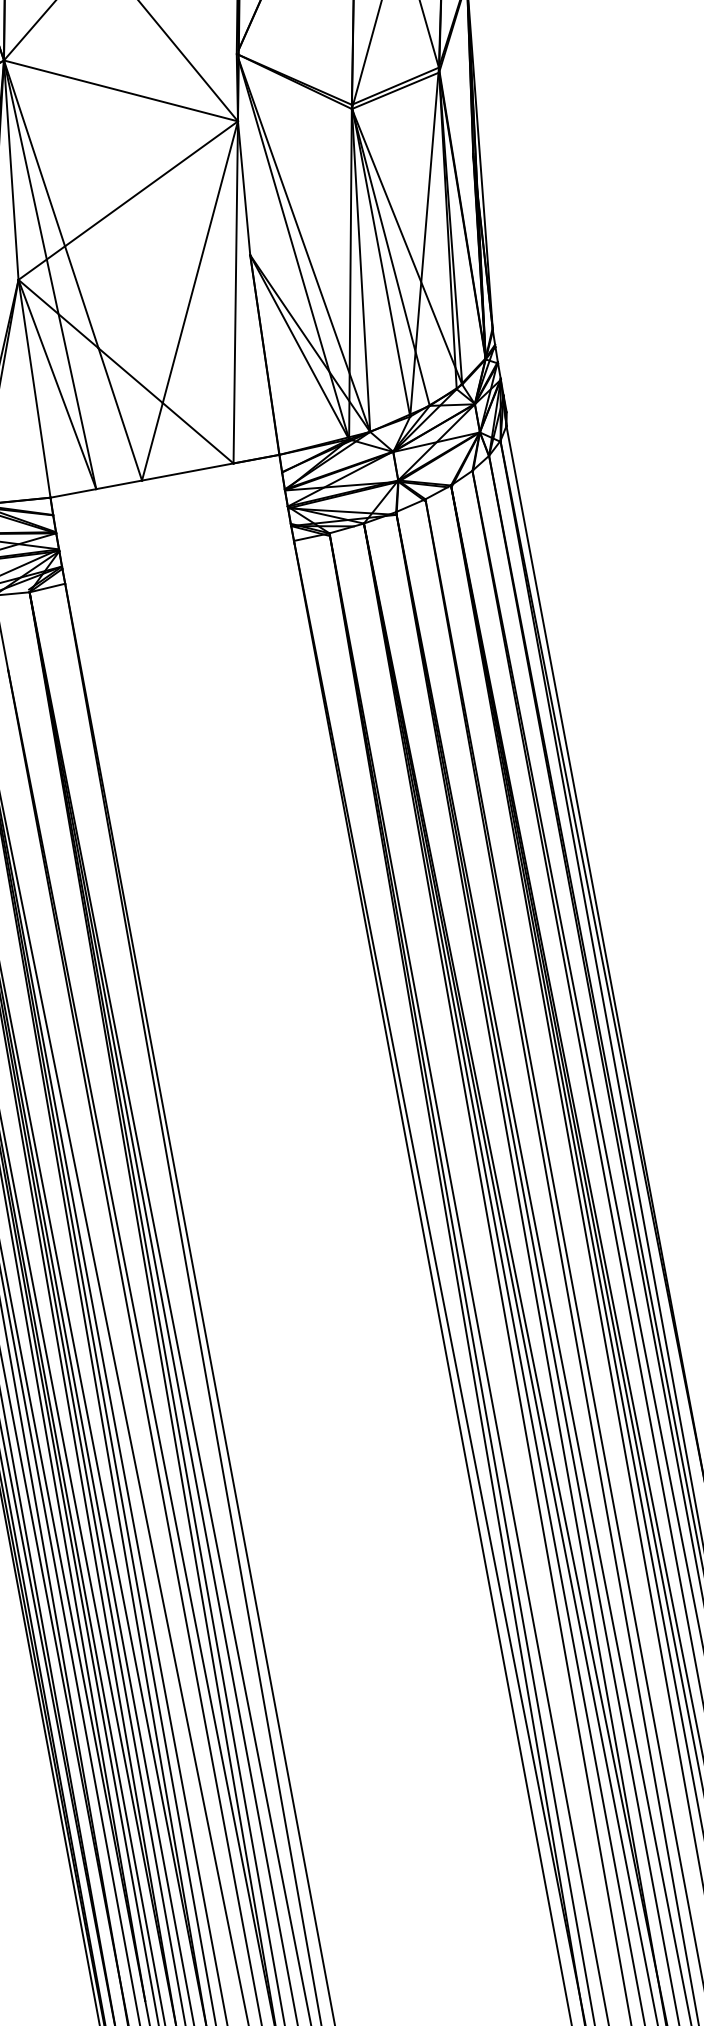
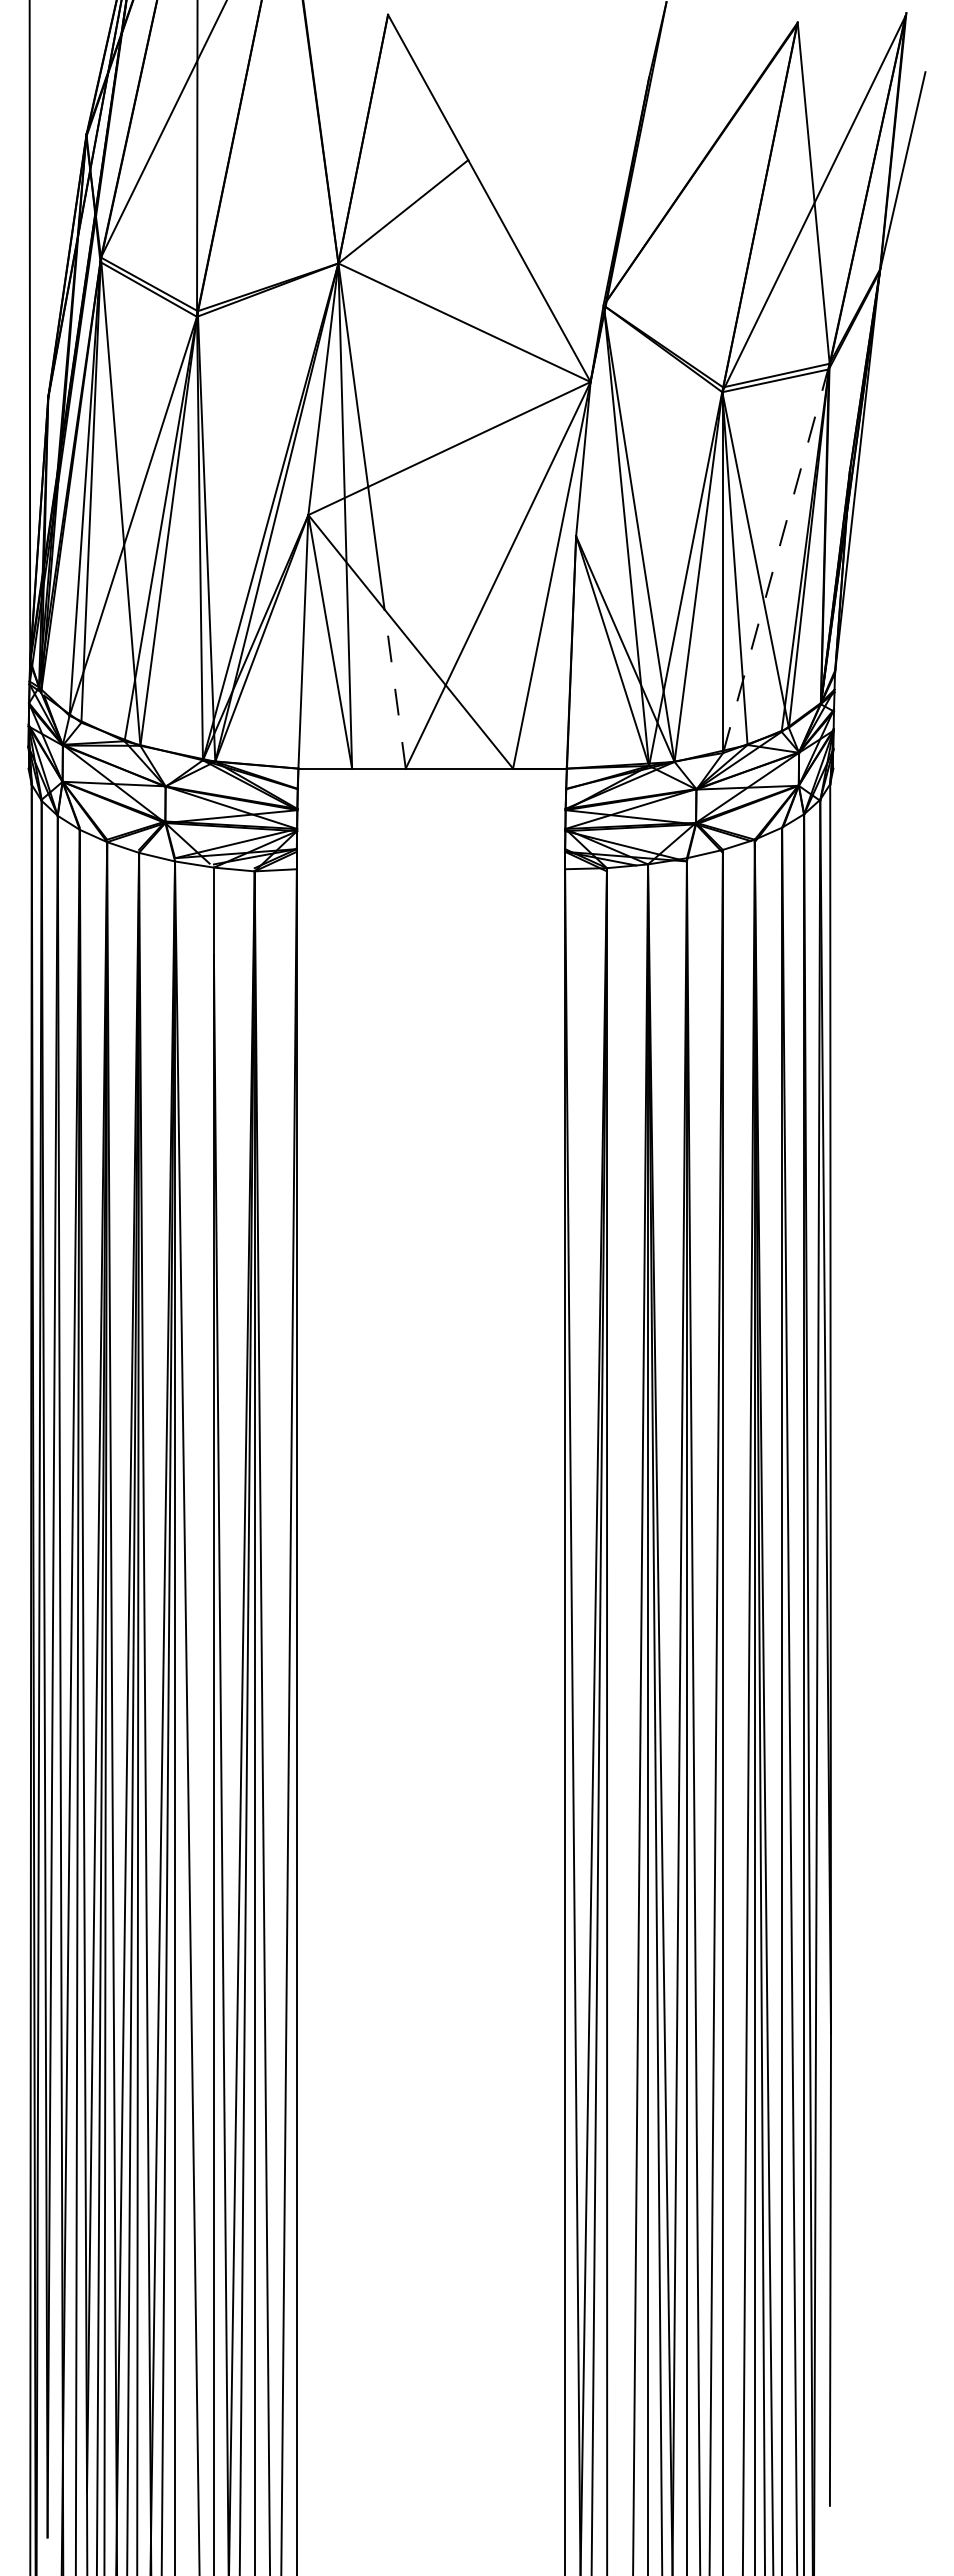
line: (424, 242) -> (776, 558), solid -> dashed
line: (120, 413) -> (395, 688), solid -> dashed

